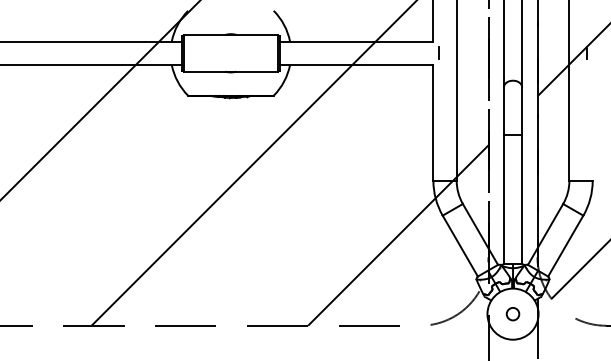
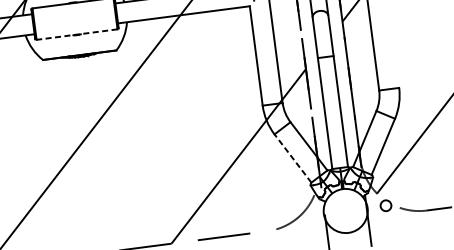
line: (230, 71) -> (76, 34), solid -> dashed
line: (460, 245) -> (293, 158), solid -> dashed
circle: (512, 314) -> (385, 206), moved

